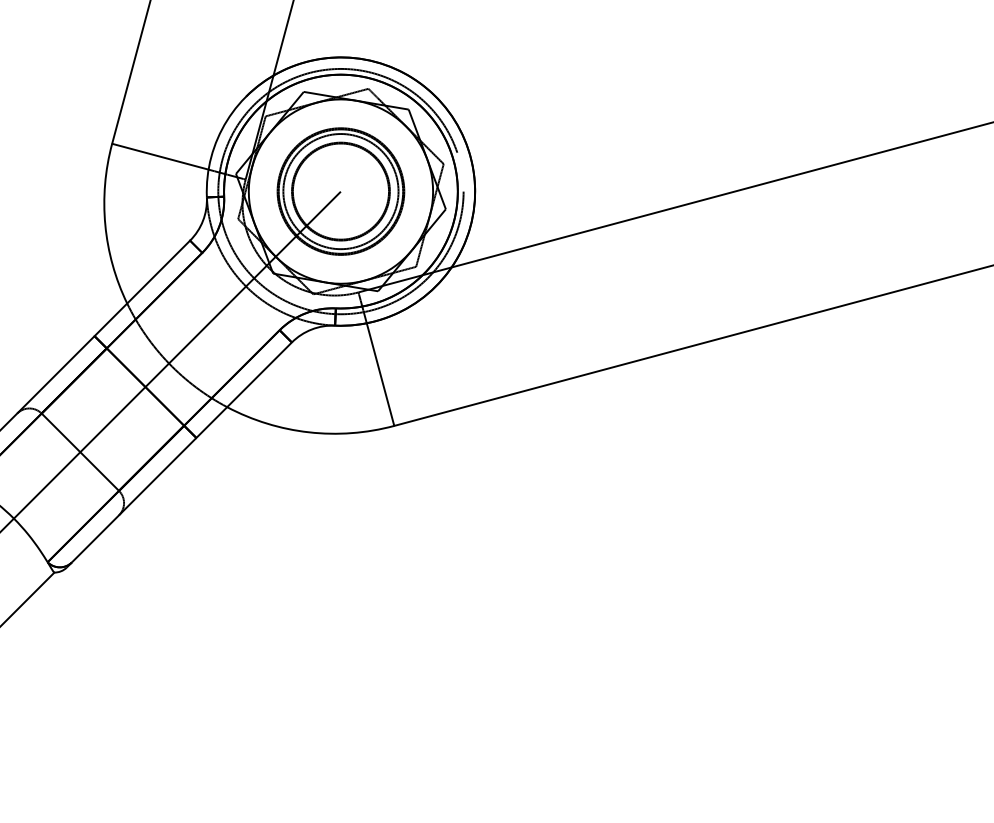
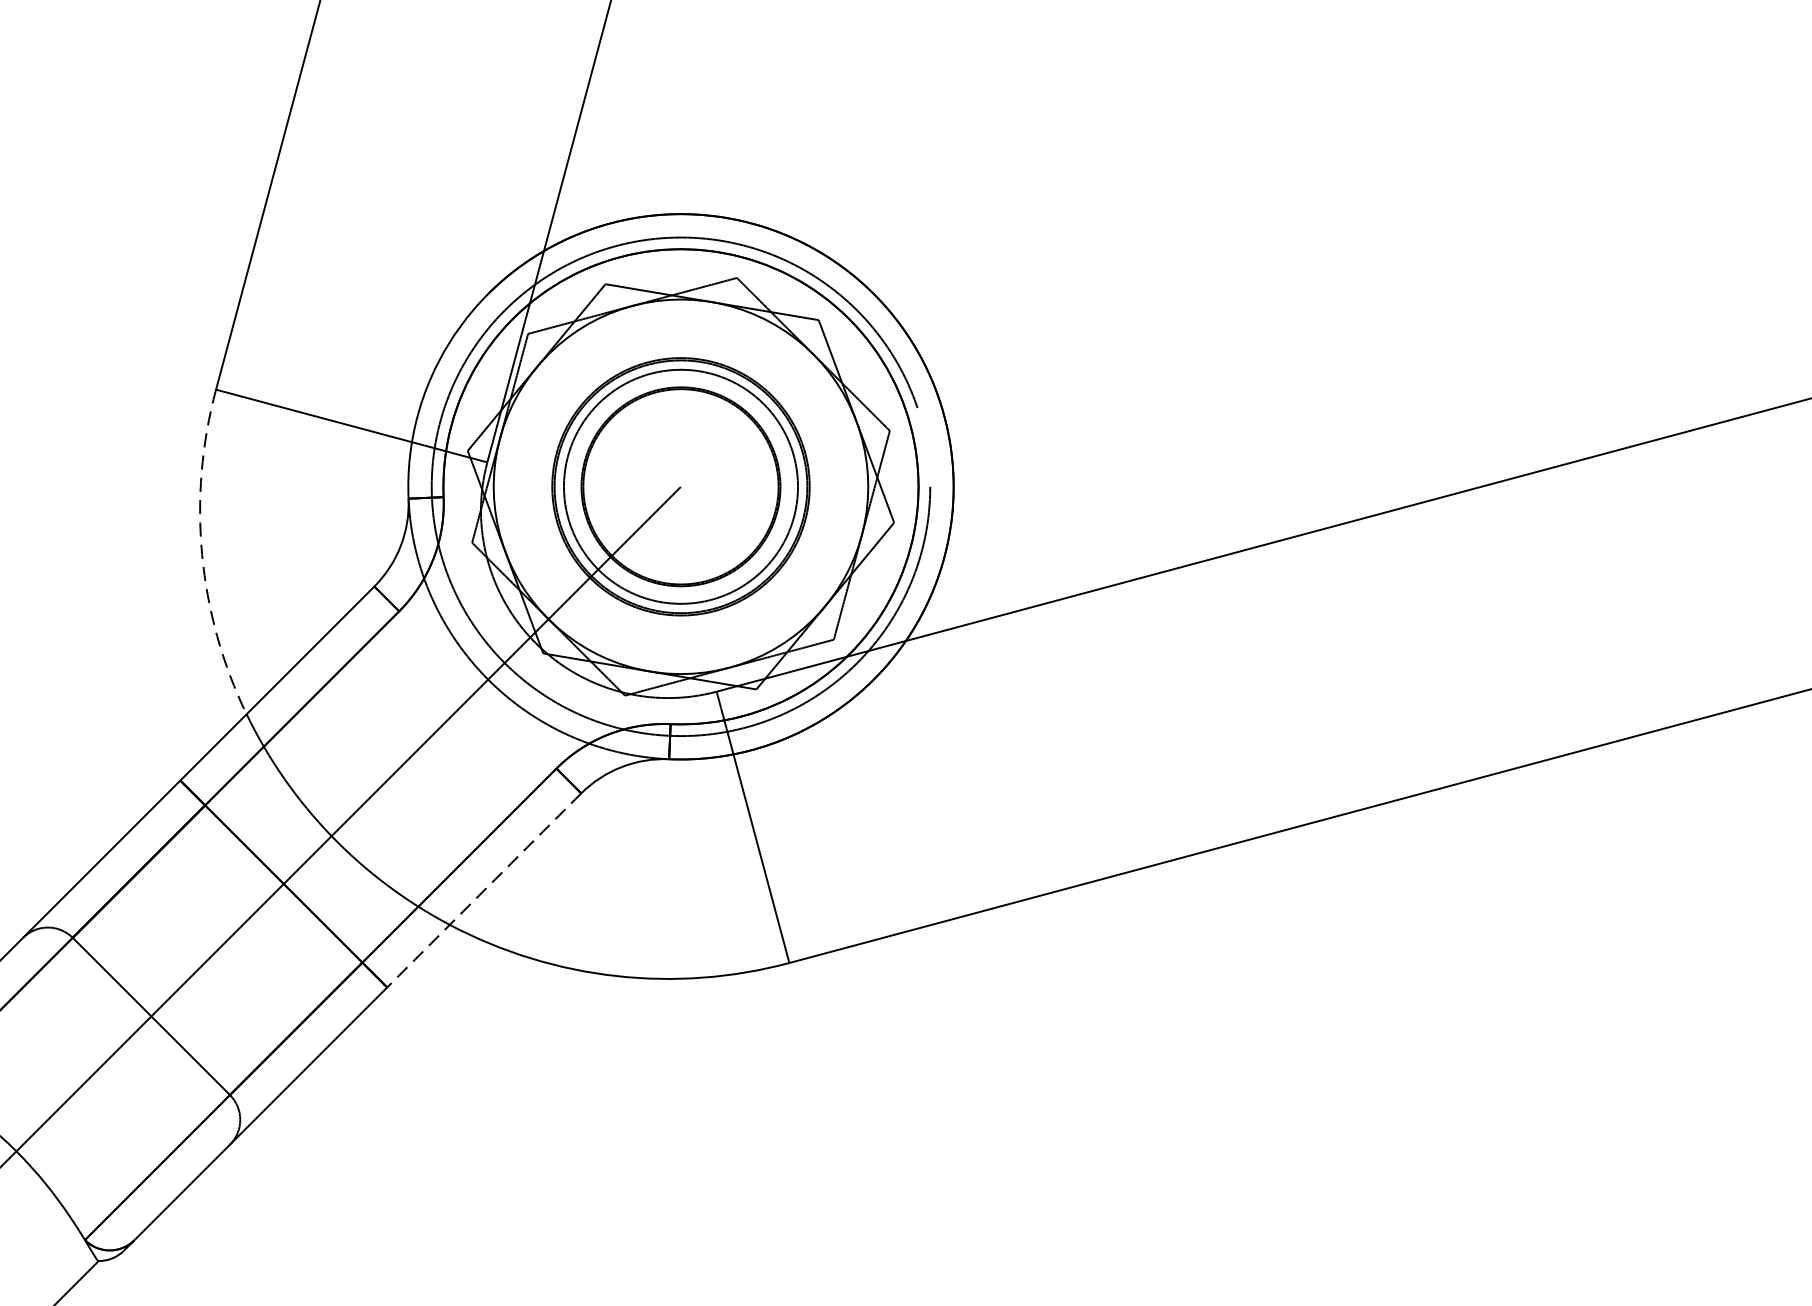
arc: (105, 225) -> (202, 555), solid -> dashed
line: (244, 390) -> (484, 891), solid -> dashed

